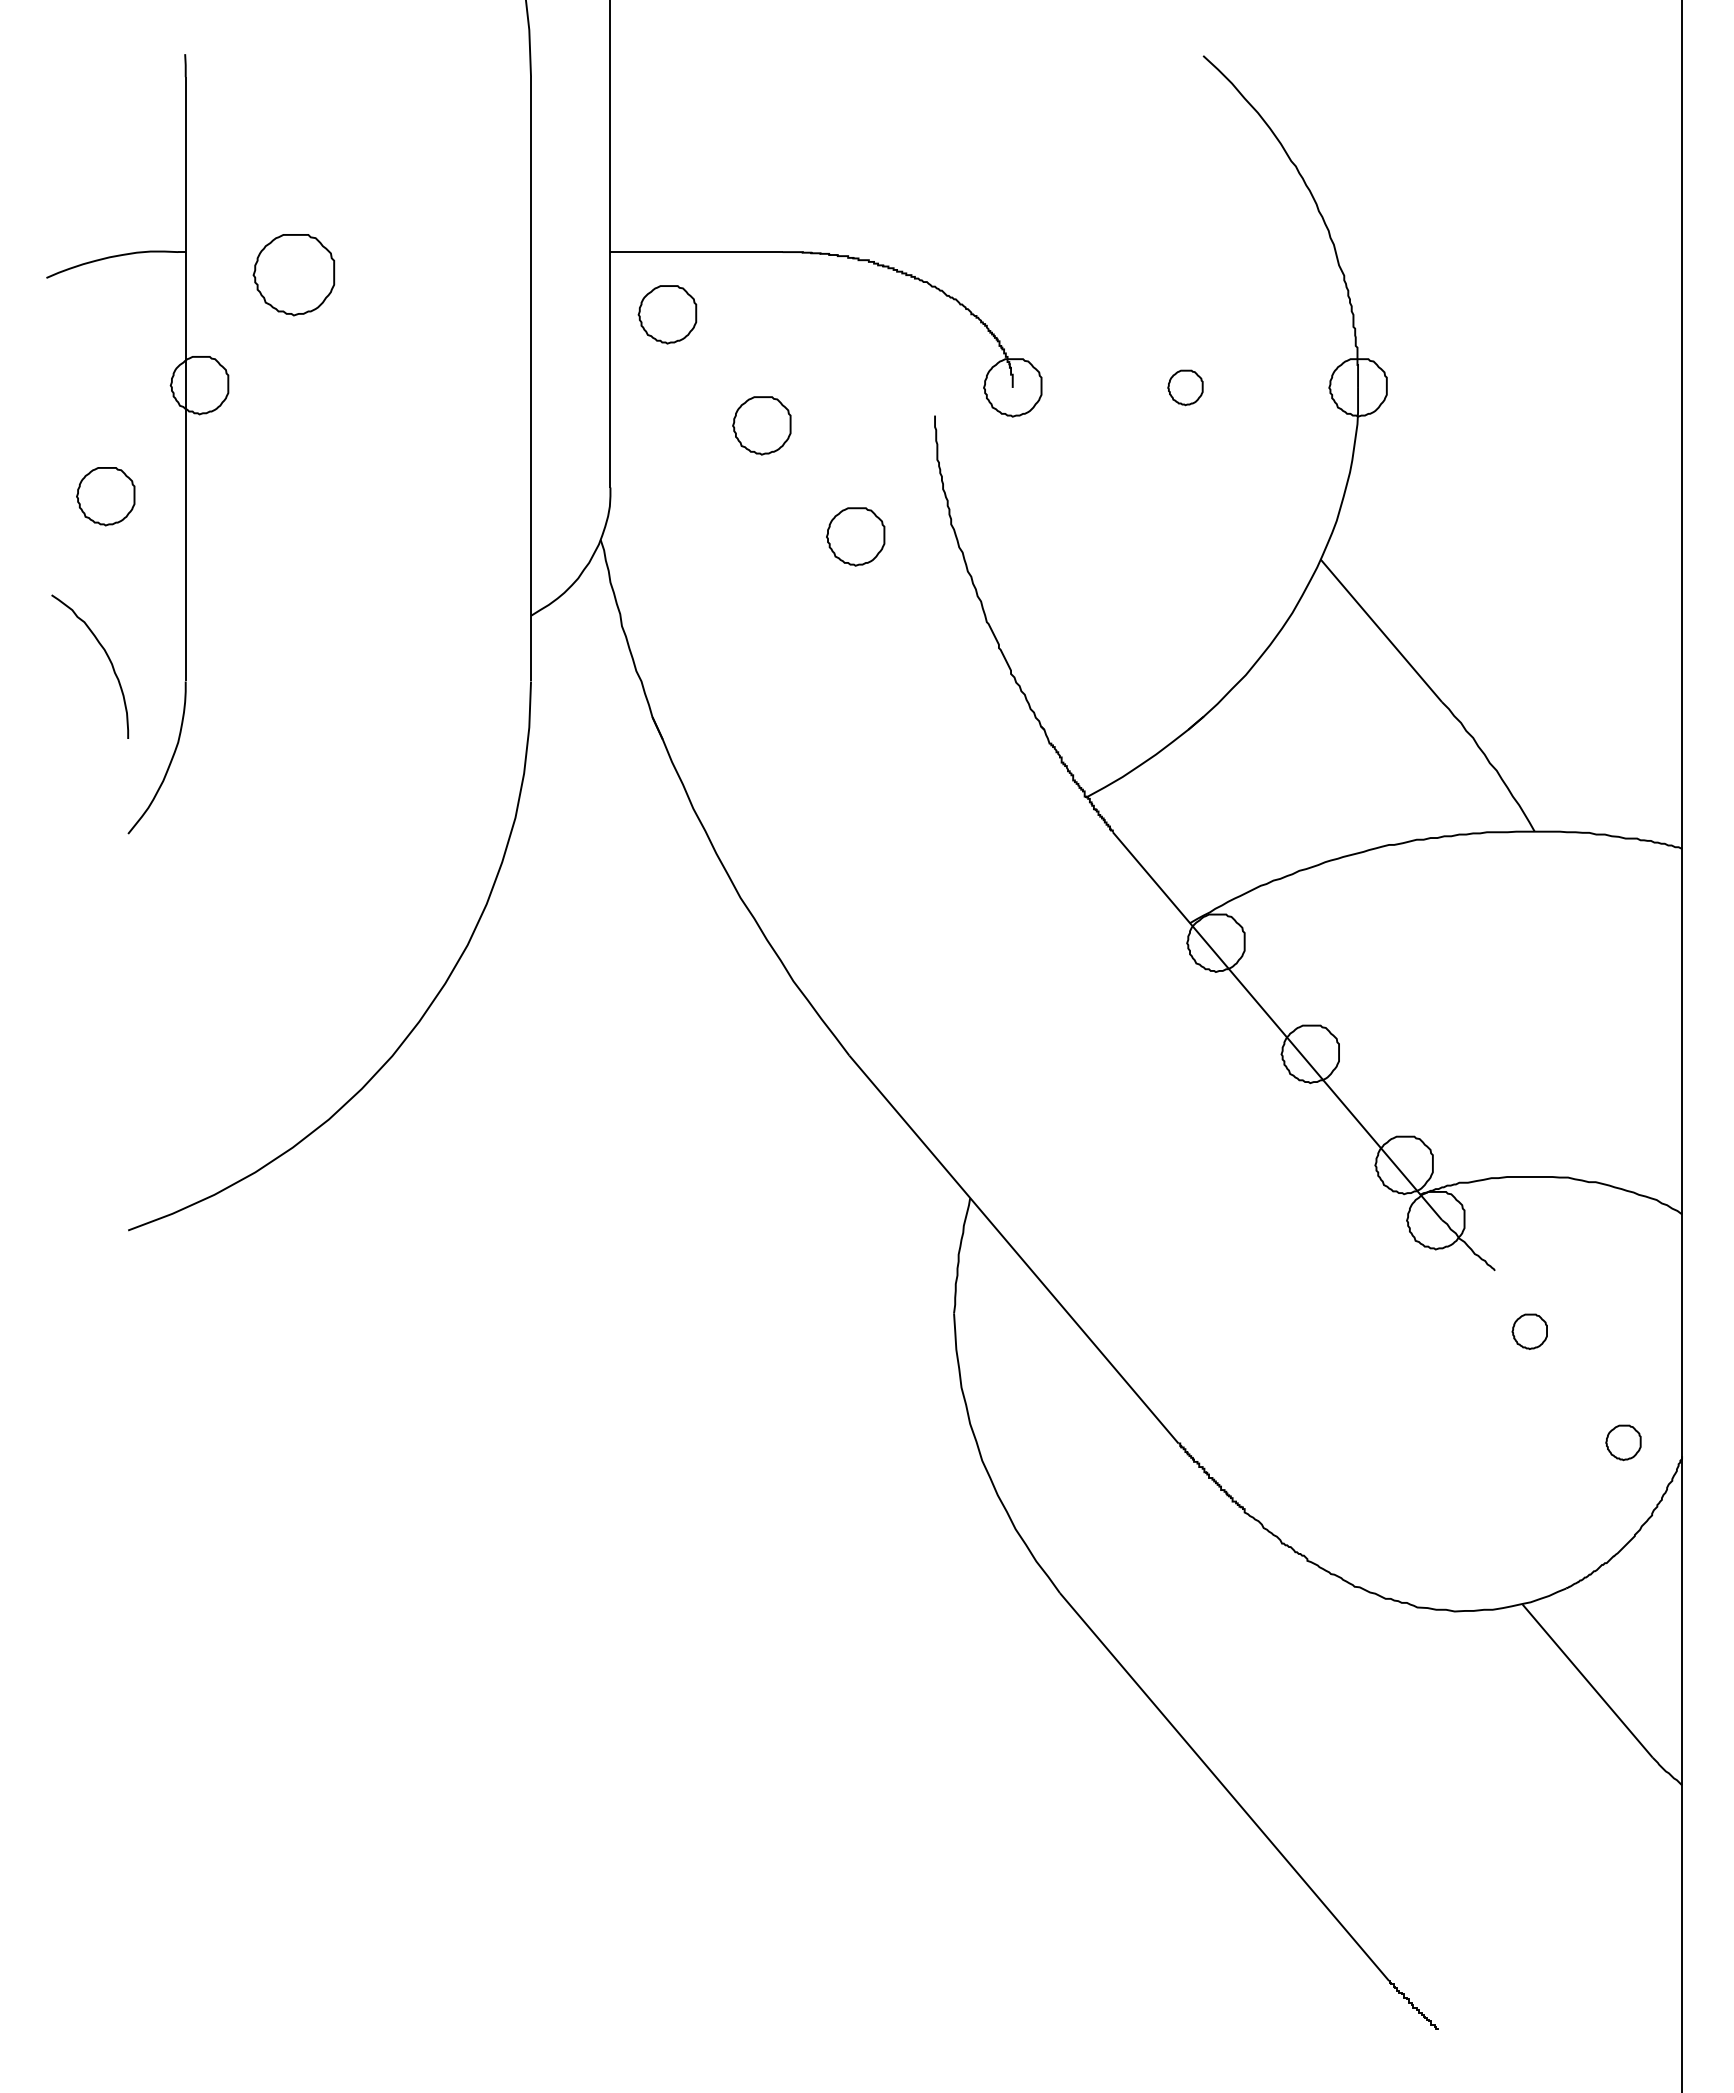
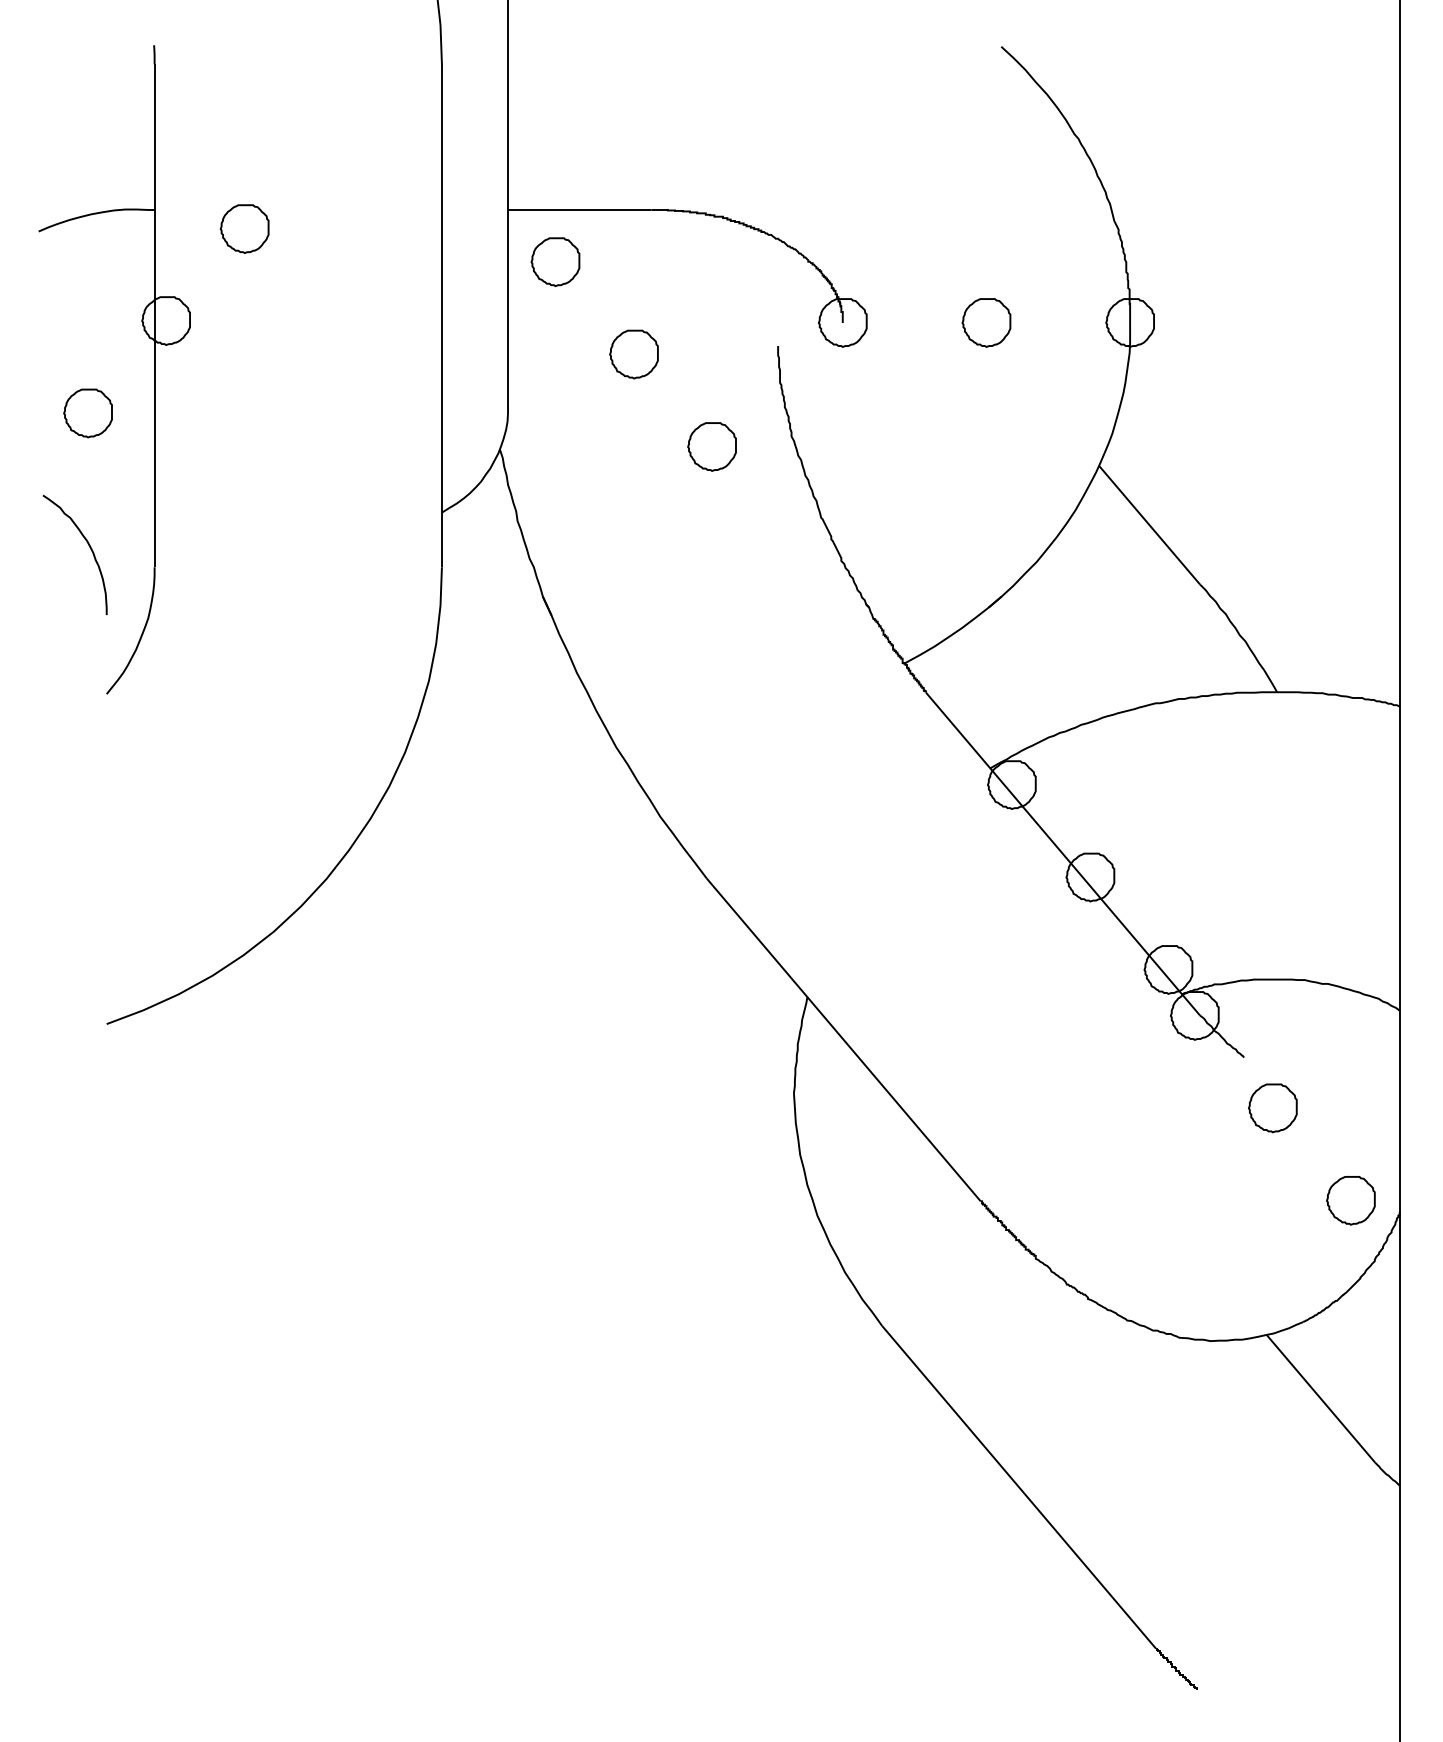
part: (293, 274) -> (244, 228), size x0.71
part: (1185, 387) -> (986, 322), size x1.67
part: (1529, 1331) -> (1272, 1108), size x1.67
part: (1623, 1442) -> (1350, 1200), size x1.67

